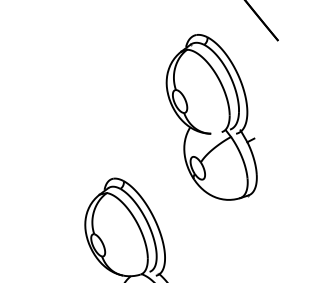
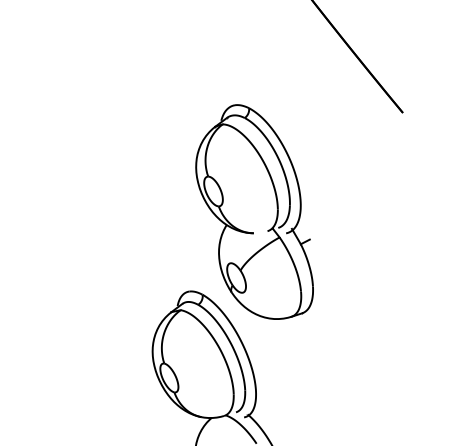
part: (211, 116) -> (254, 211), moved

